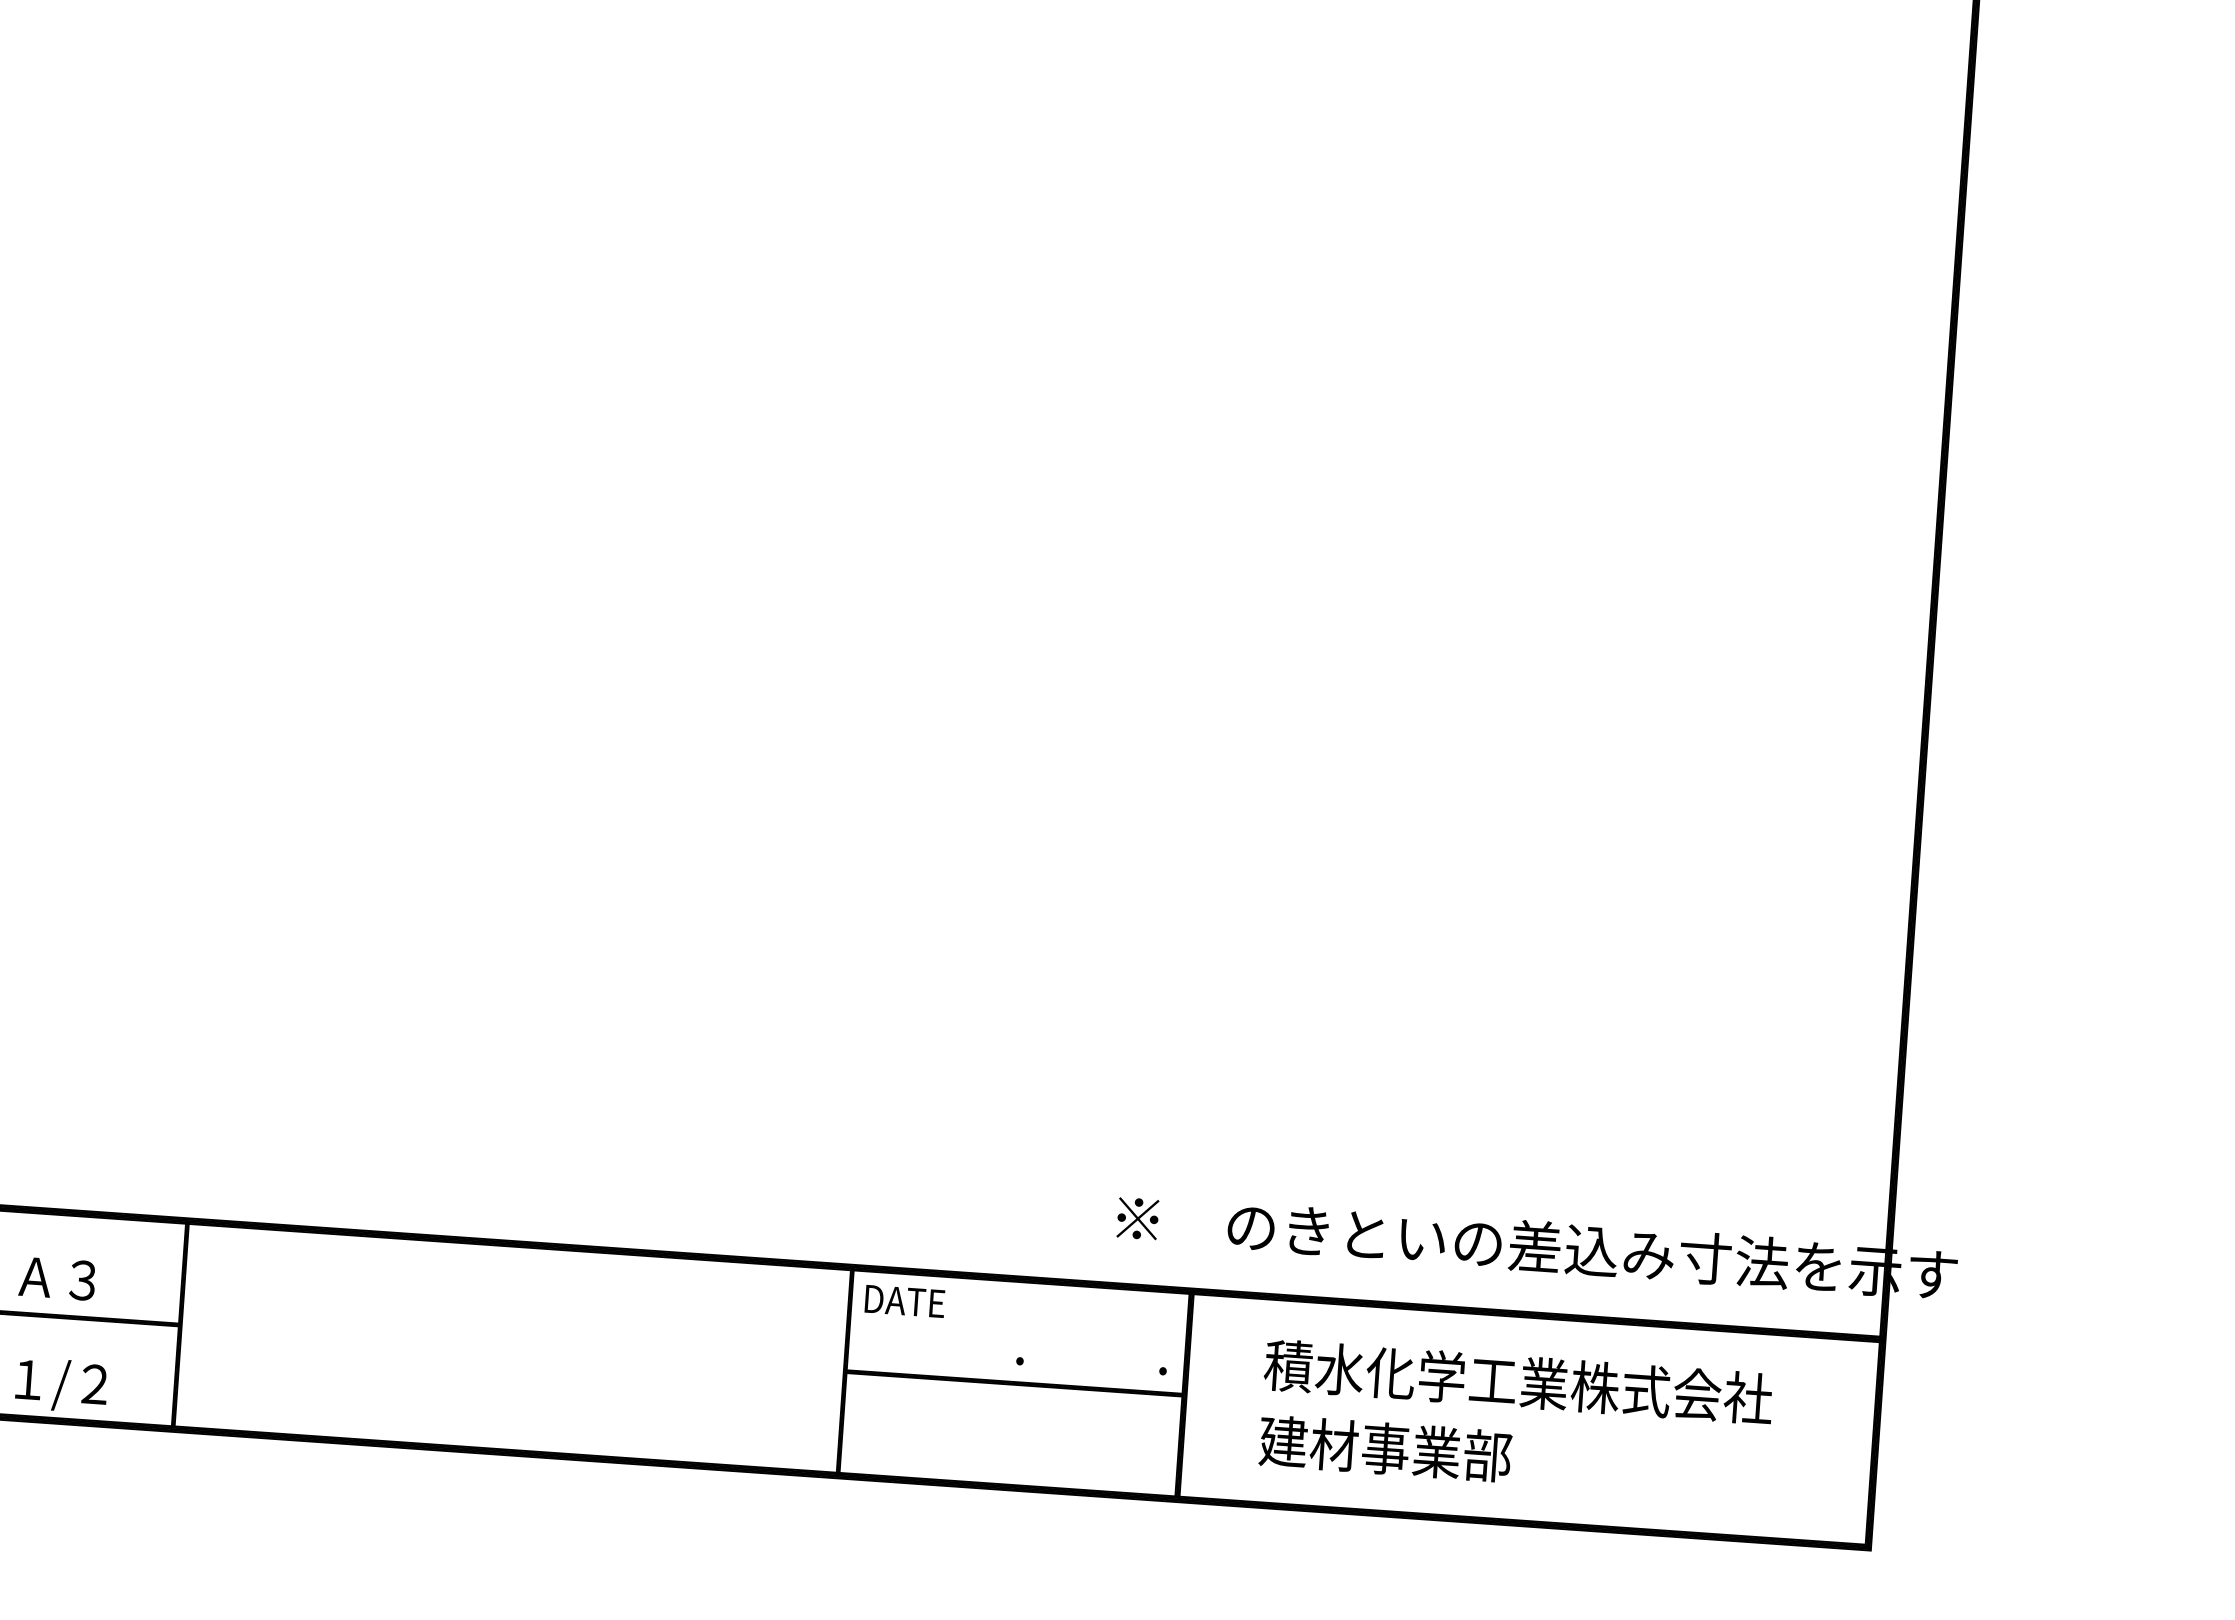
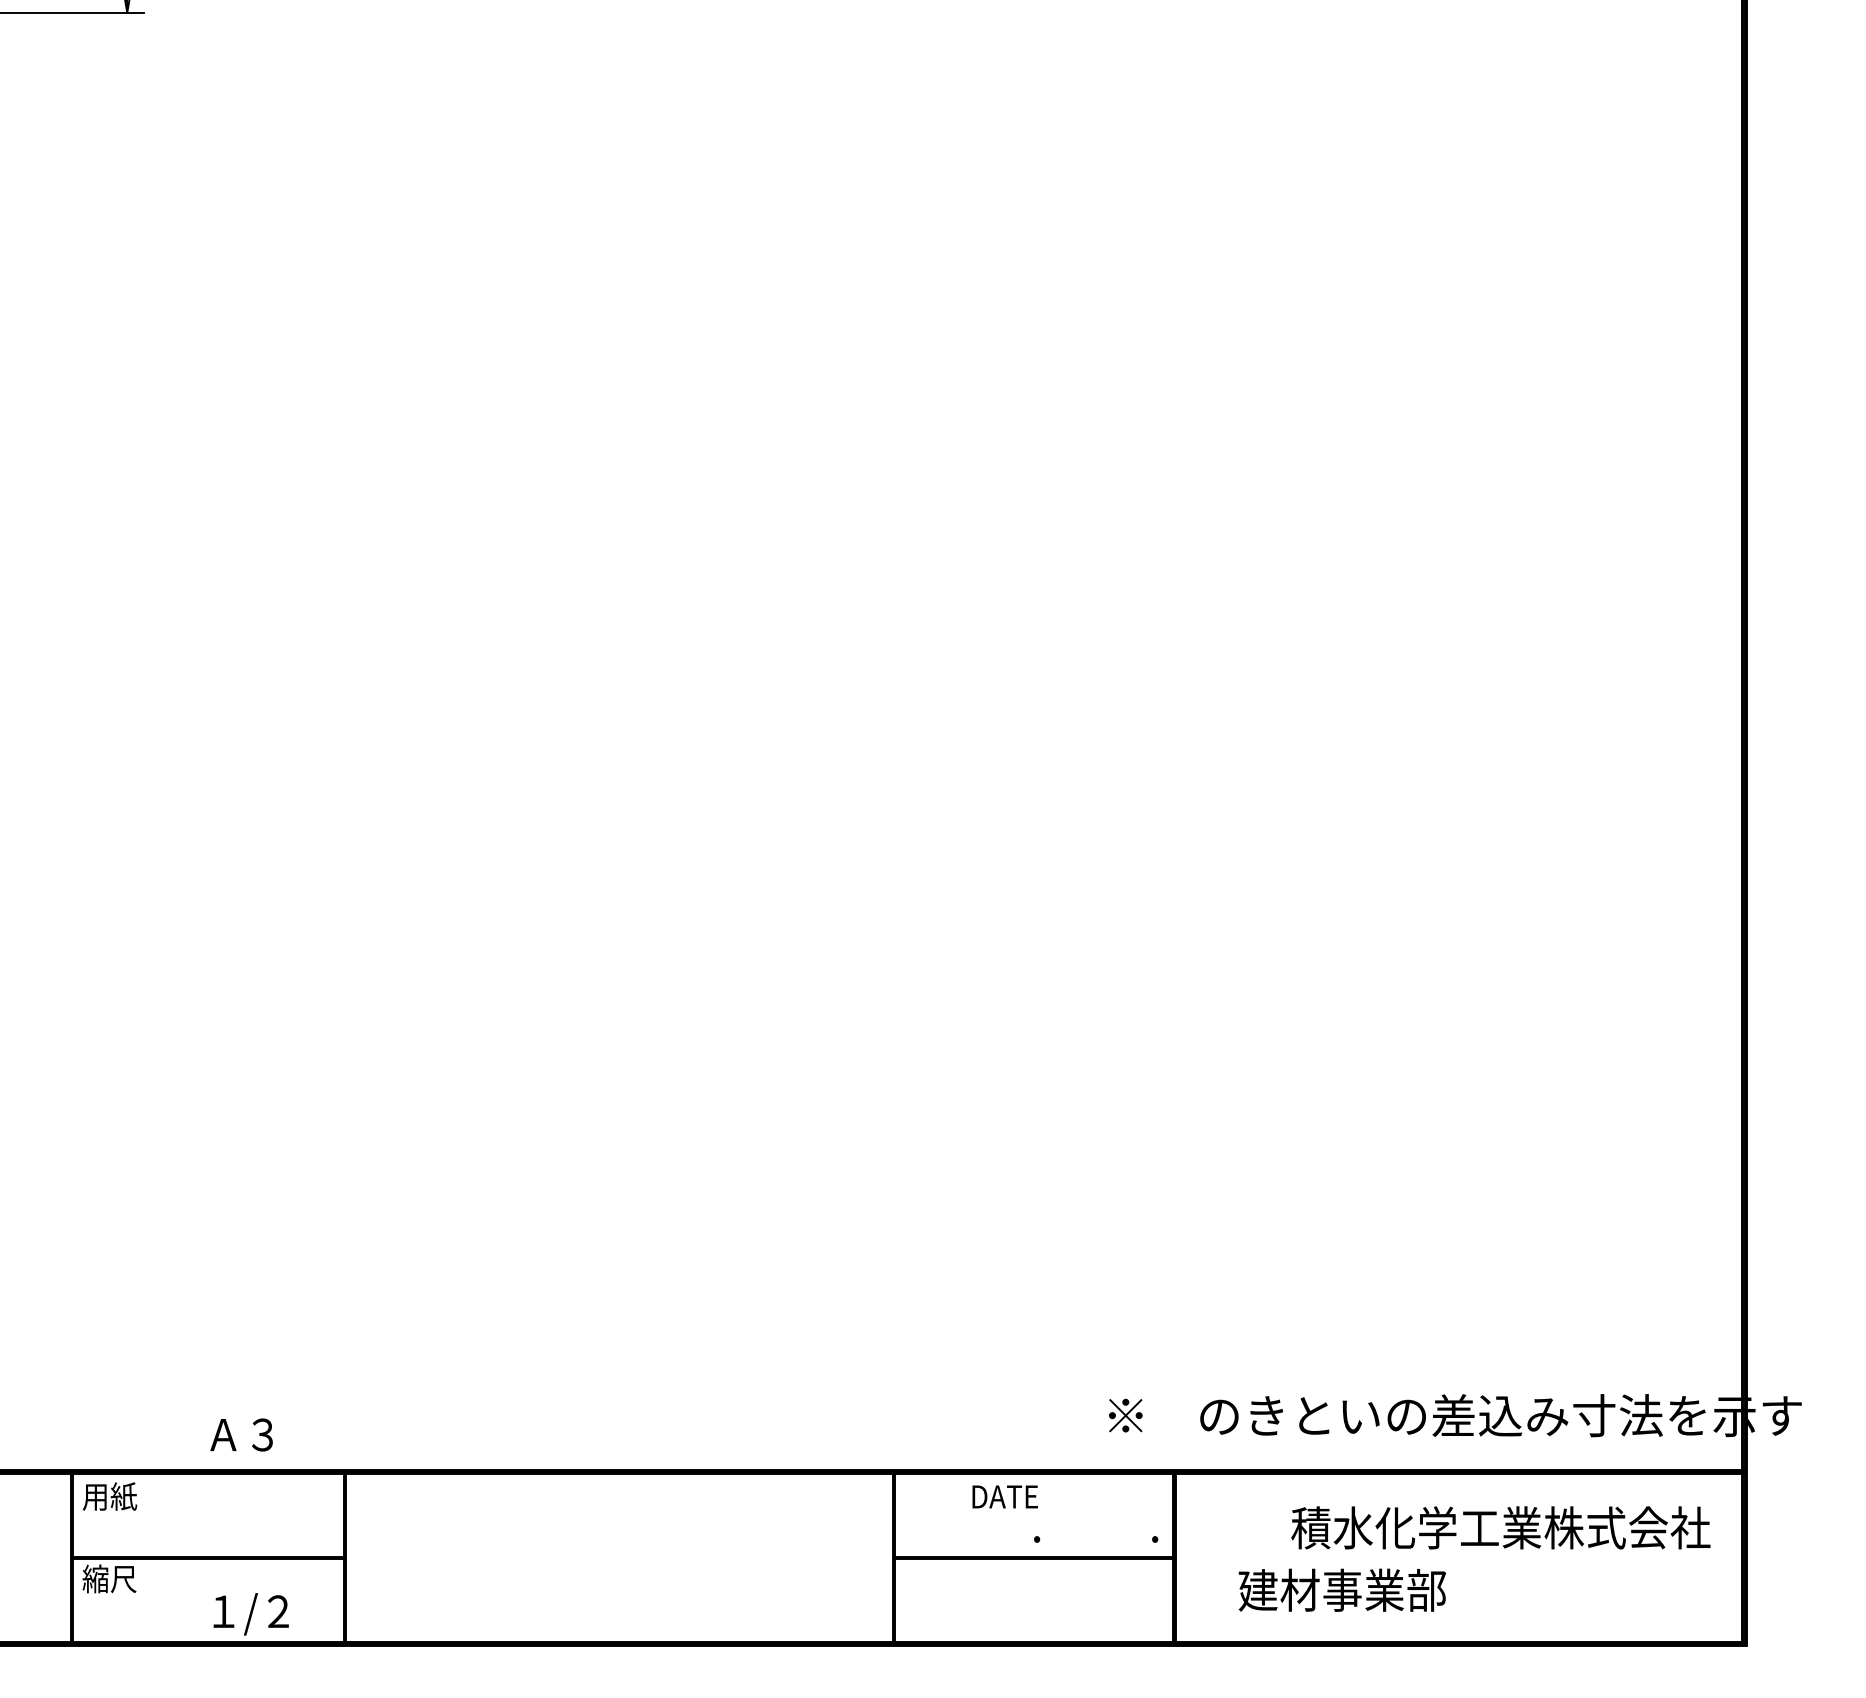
text: (57, 1278) -> (241, 1434), moved
text: (904, 1300) -> (1004, 1496), moved
text: (1518, 1381) -> (1500, 1527), moved

